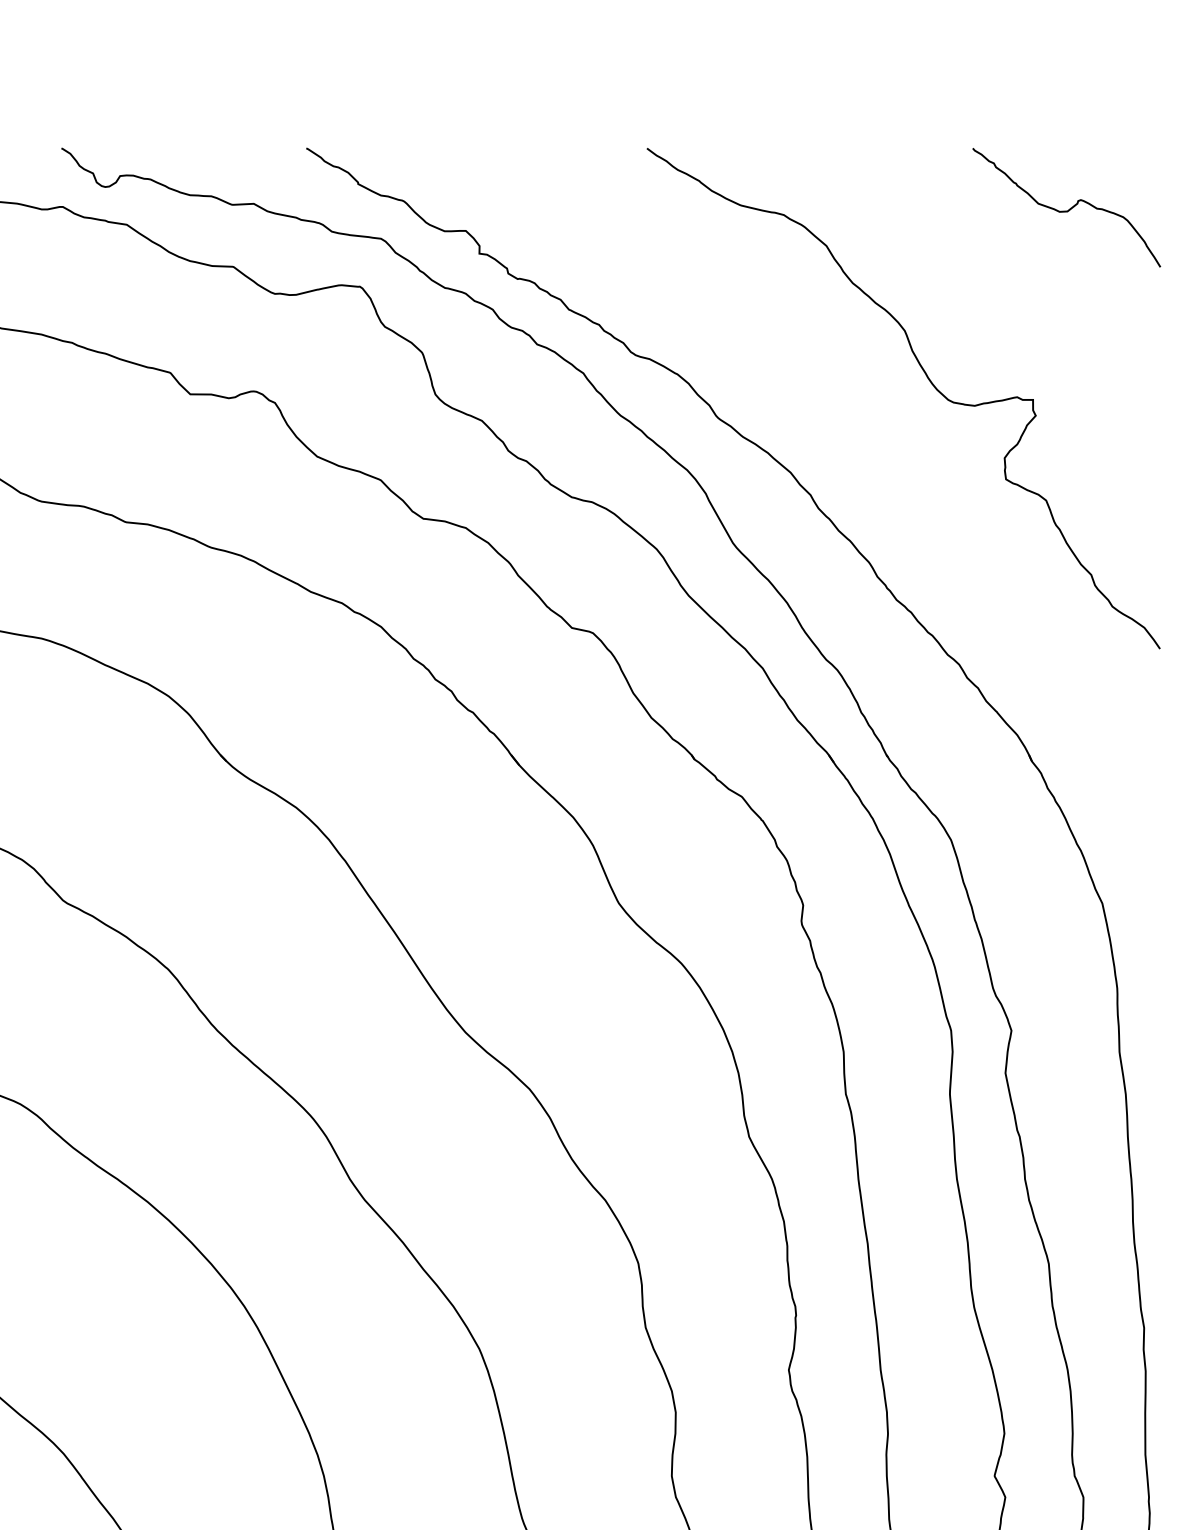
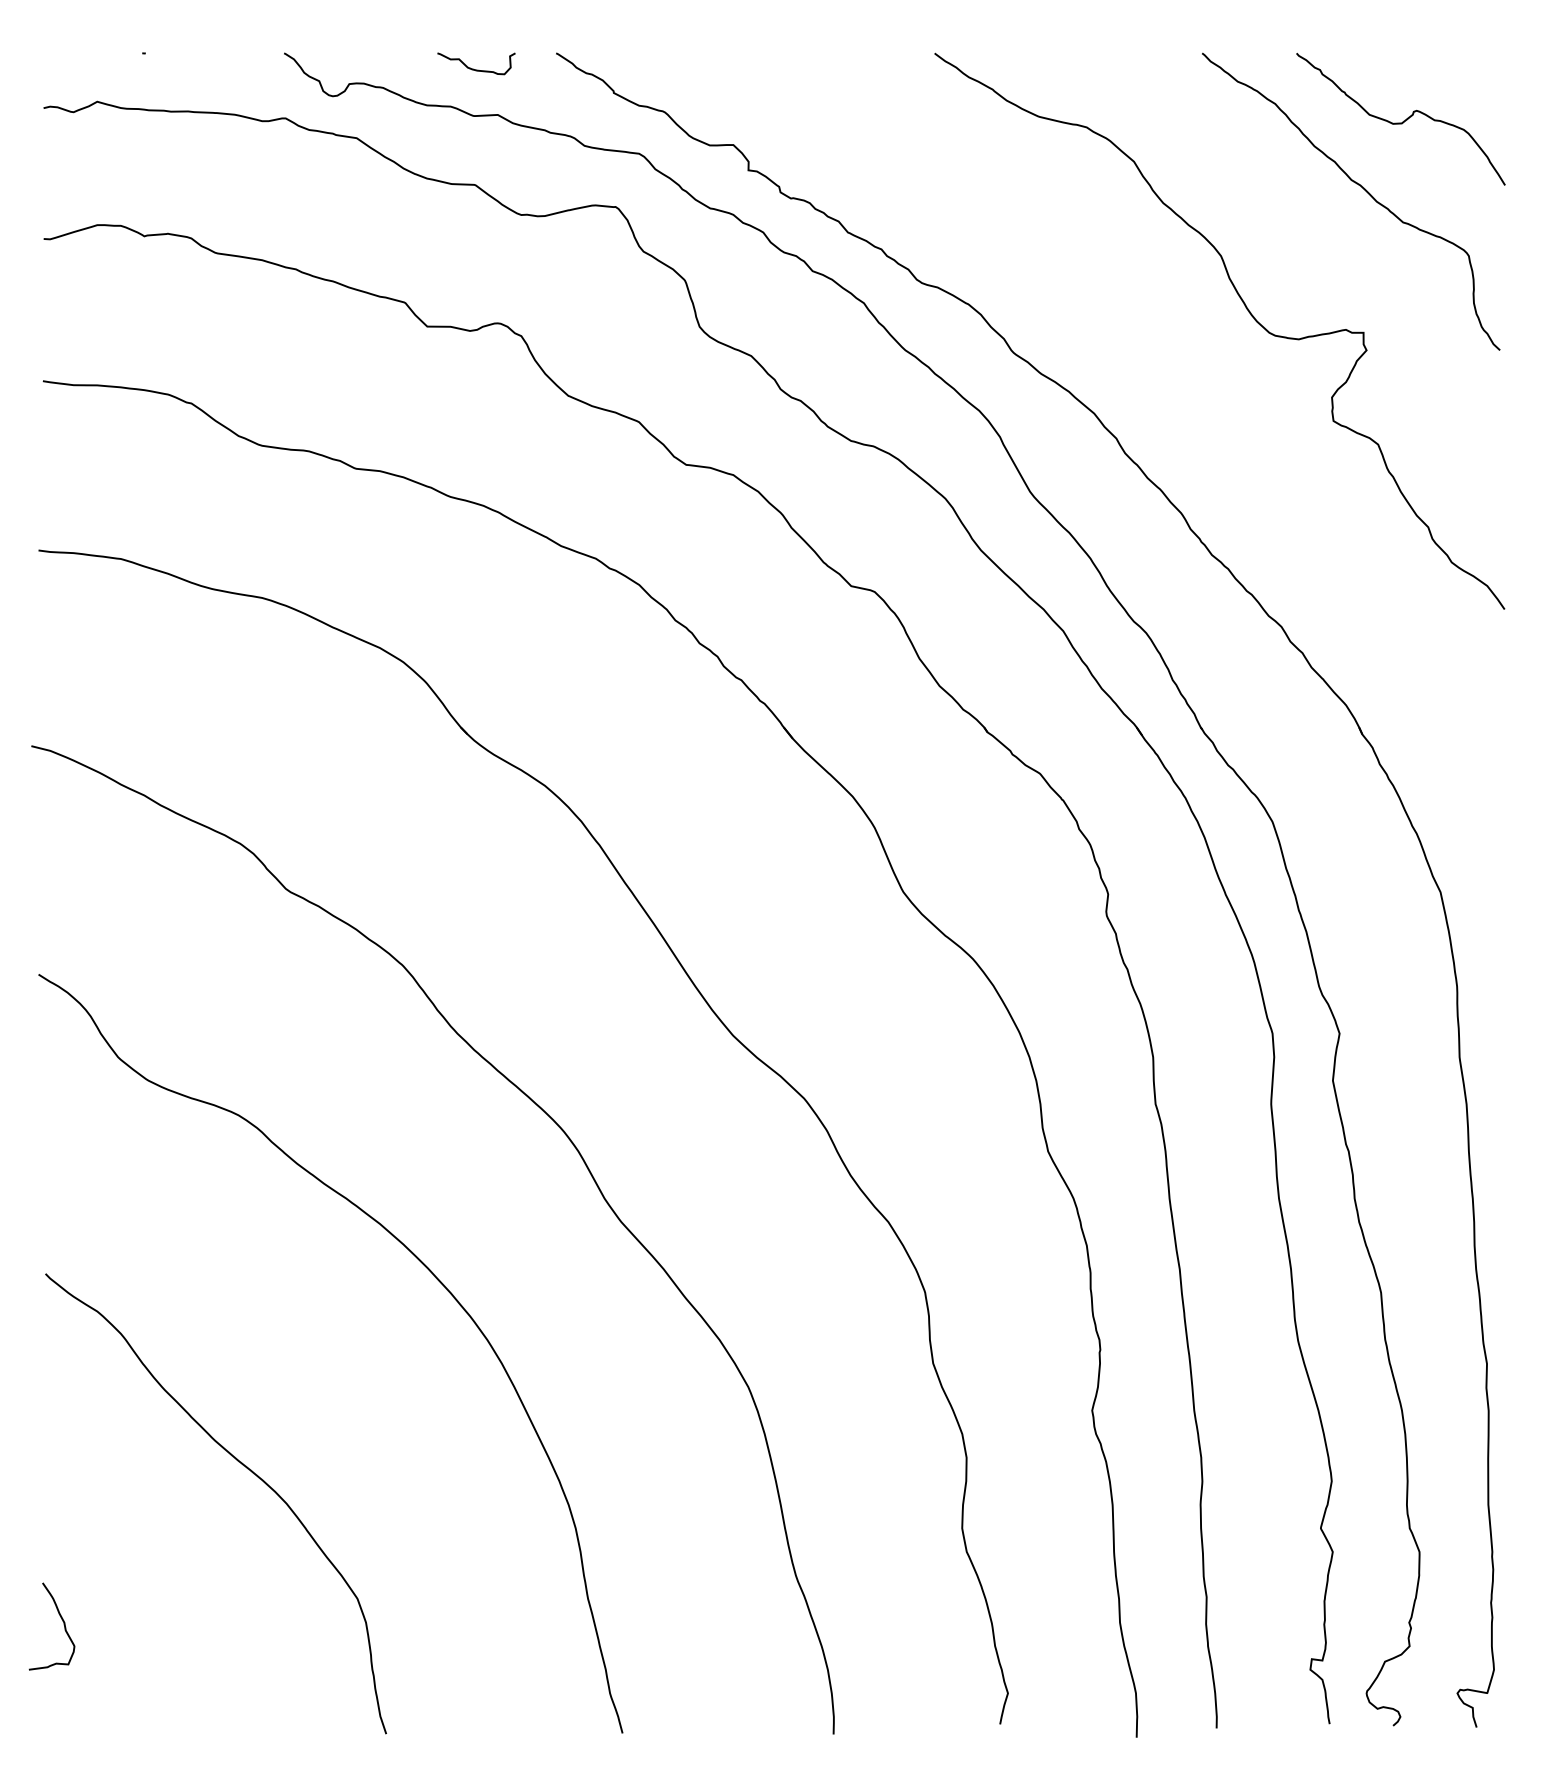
curve: (231, 162) -> (473, 68), added
curve: (1033, 270) -> (1363, 189), added

